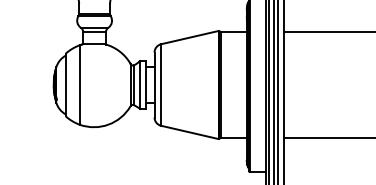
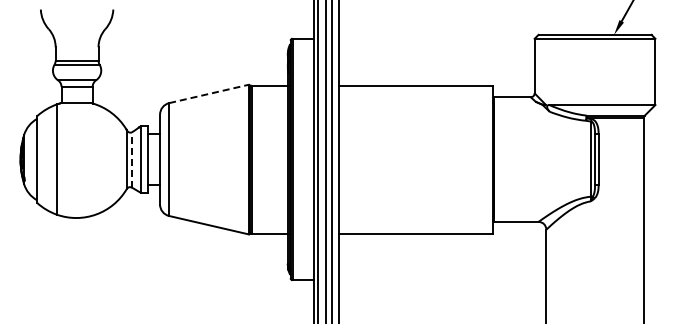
line: (189, 37) -> (208, 93), solid -> dashed
line: (134, 84) -> (132, 159), solid -> dashed

